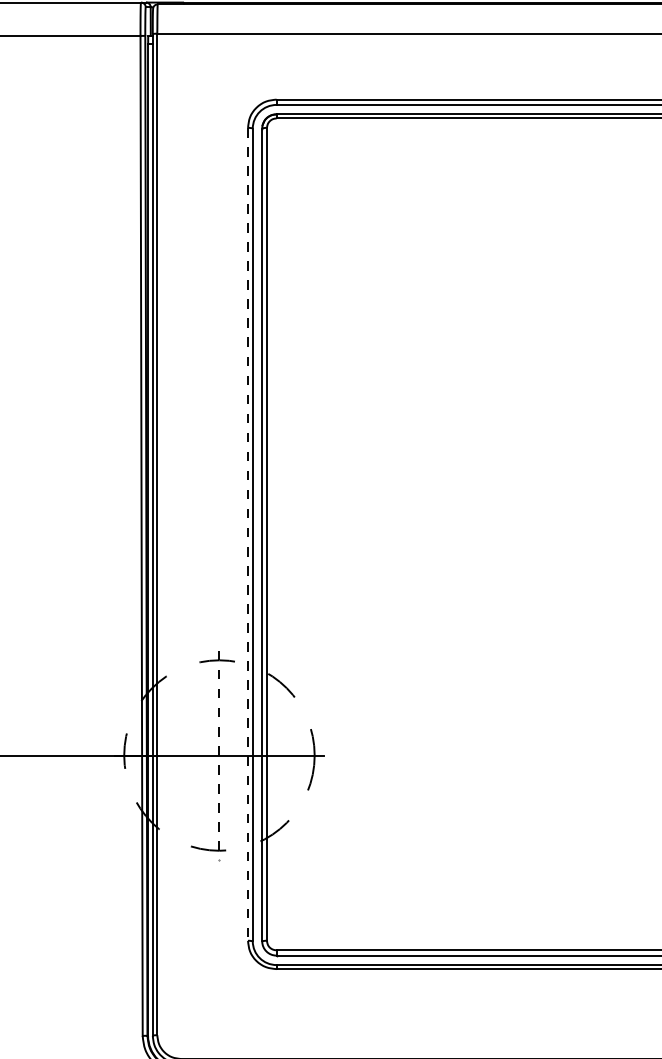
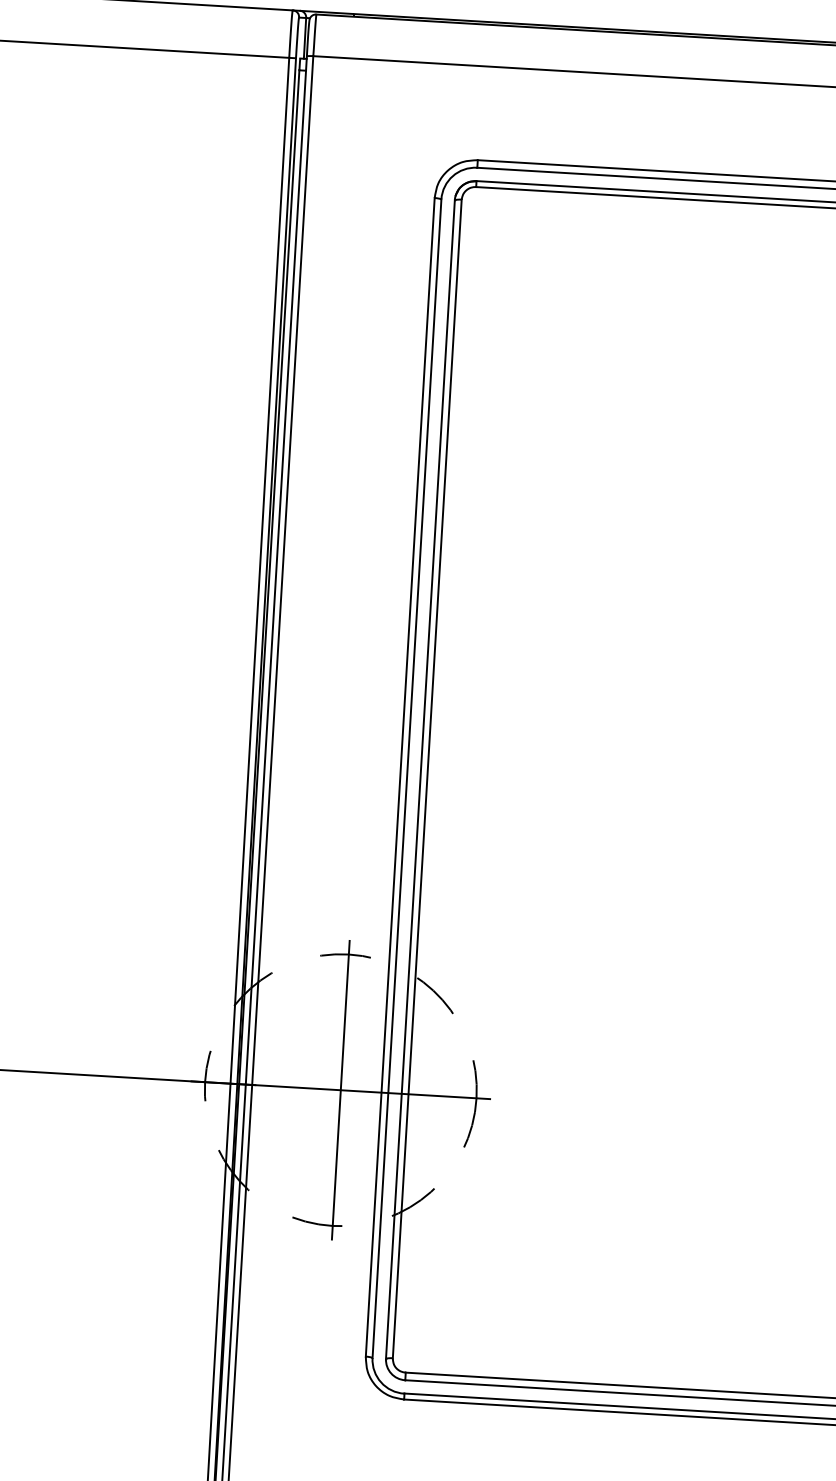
line: (248, 534) -> (400, 777), dashed -> solid
line: (219, 755) -> (340, 1090), dashed -> solid

